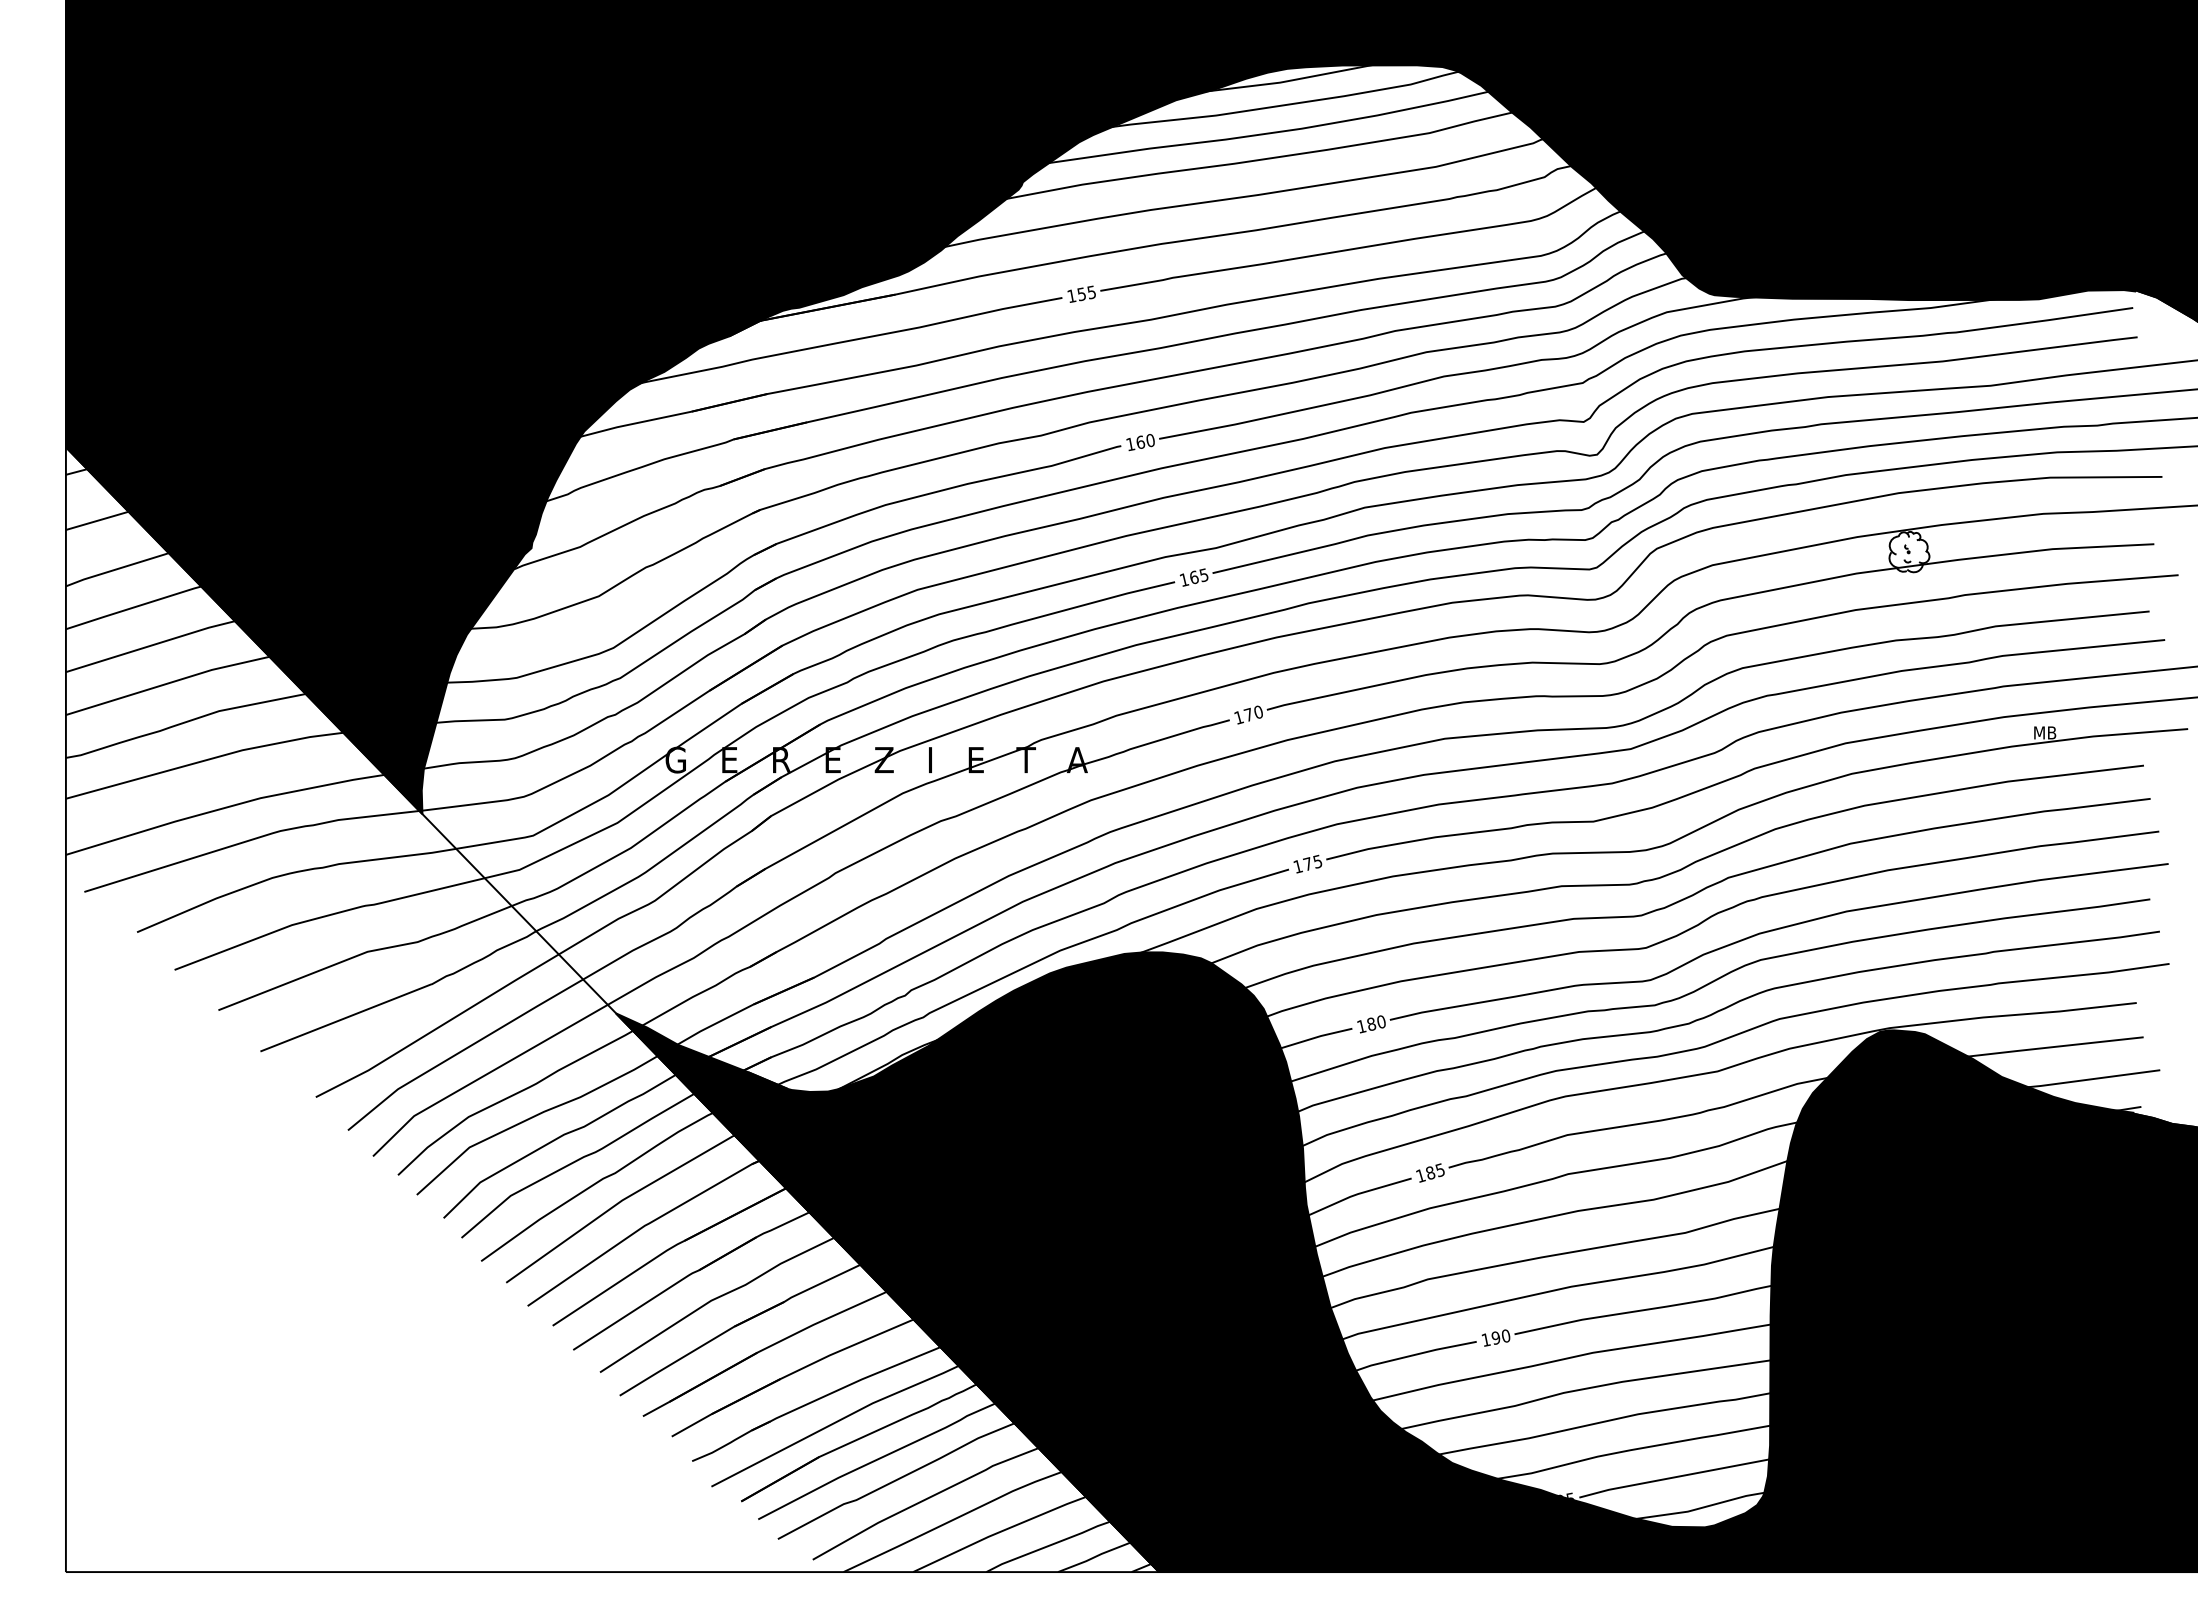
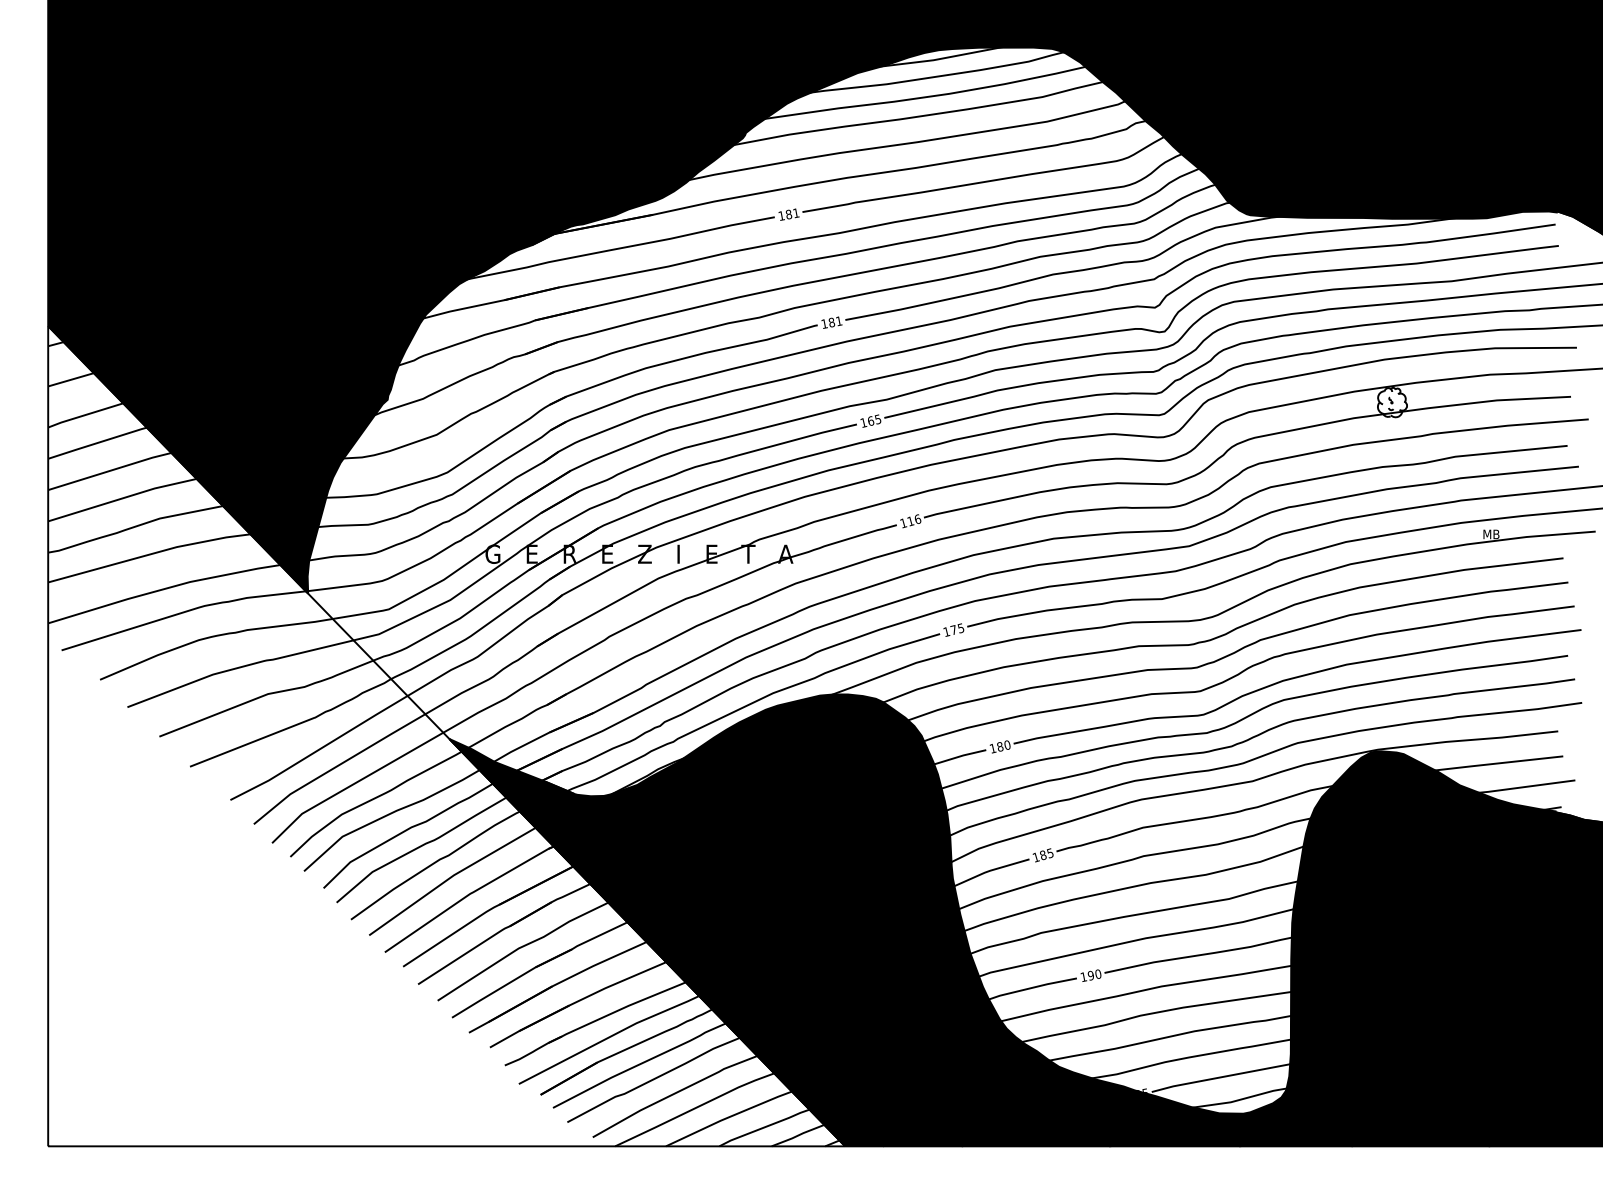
text: (1086, 293) -> (792, 214), 155 -> 181
text: (1145, 441) -> (835, 321), 160 -> 181
text: (1253, 713) -> (914, 520), 170 -> 116

